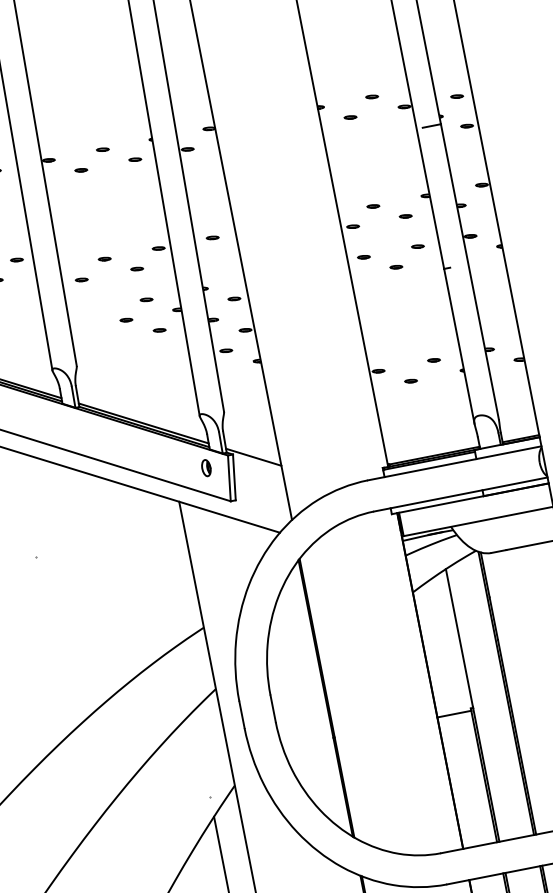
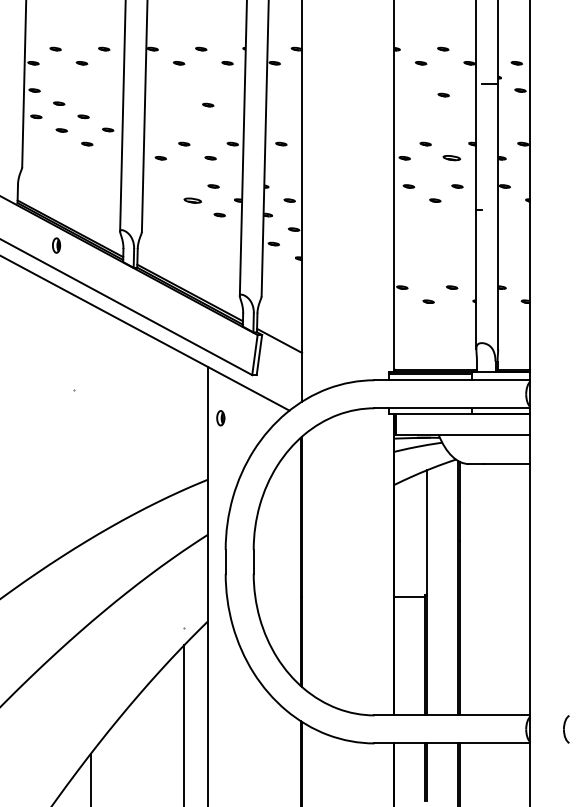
part: (382, 147) -> (443, 94), added
part: (123, 209) -> (208, 104), added
part: (406, 216) -> (452, 158), size x1.6
part: (126, 320) -> (192, 200), size x1.6
part: (206, 468) -> (220, 418), moved

